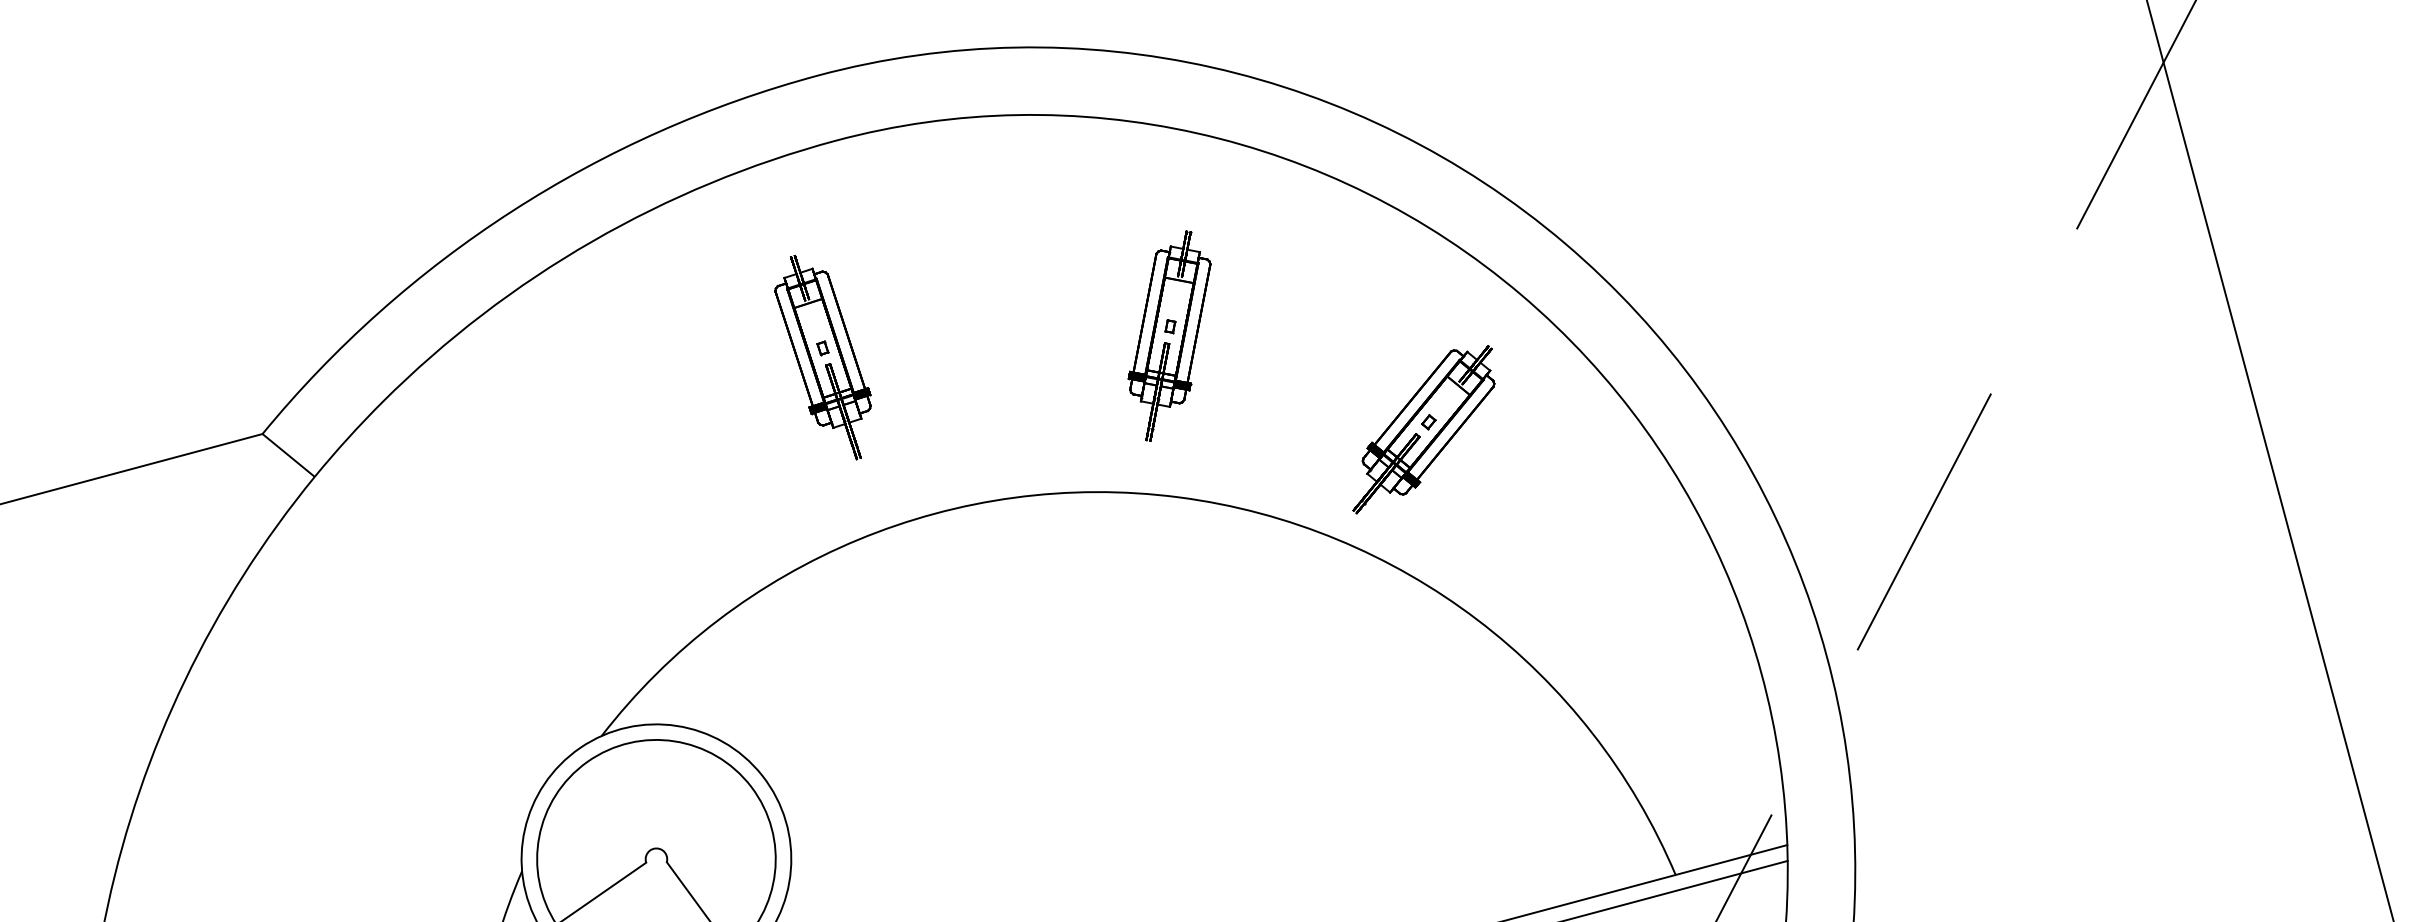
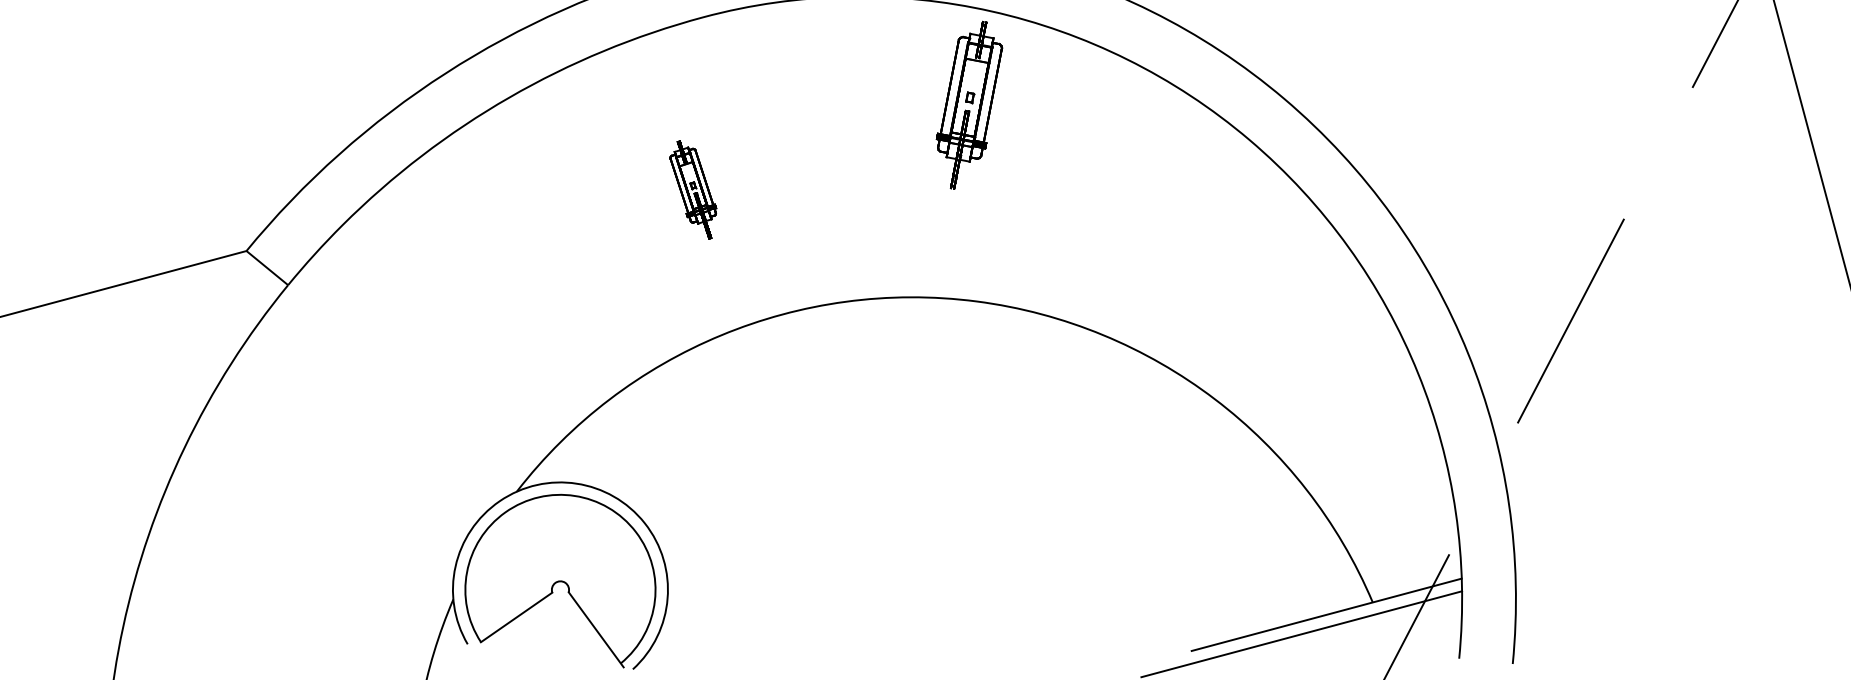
part: (1169, 335) -> (969, 104), moved
part: (822, 357) -> (692, 190), size x0.6
part: (1423, 429) -> (1171, 247), removed

